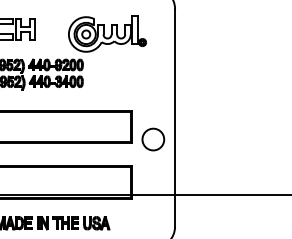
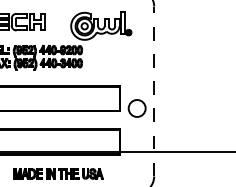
line: (175, 117) -> (154, 91), solid -> dashed

